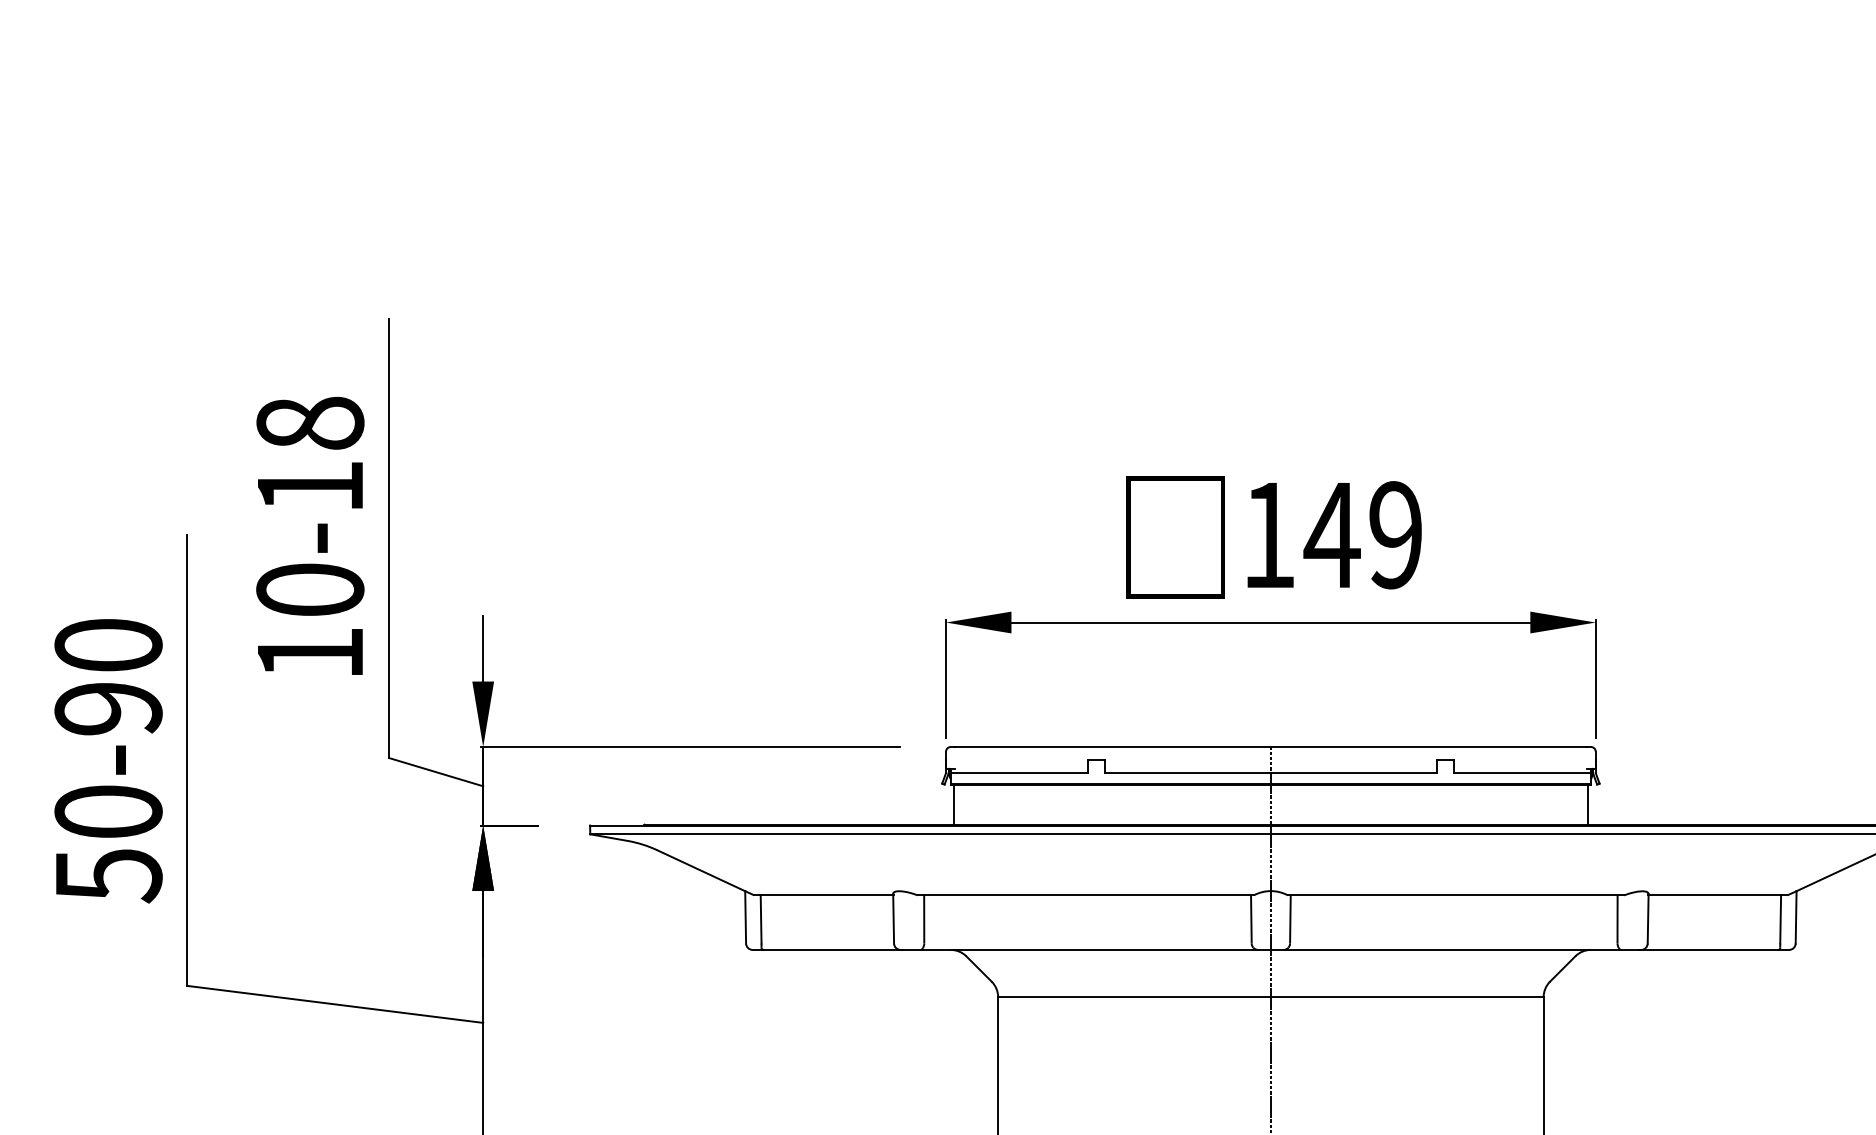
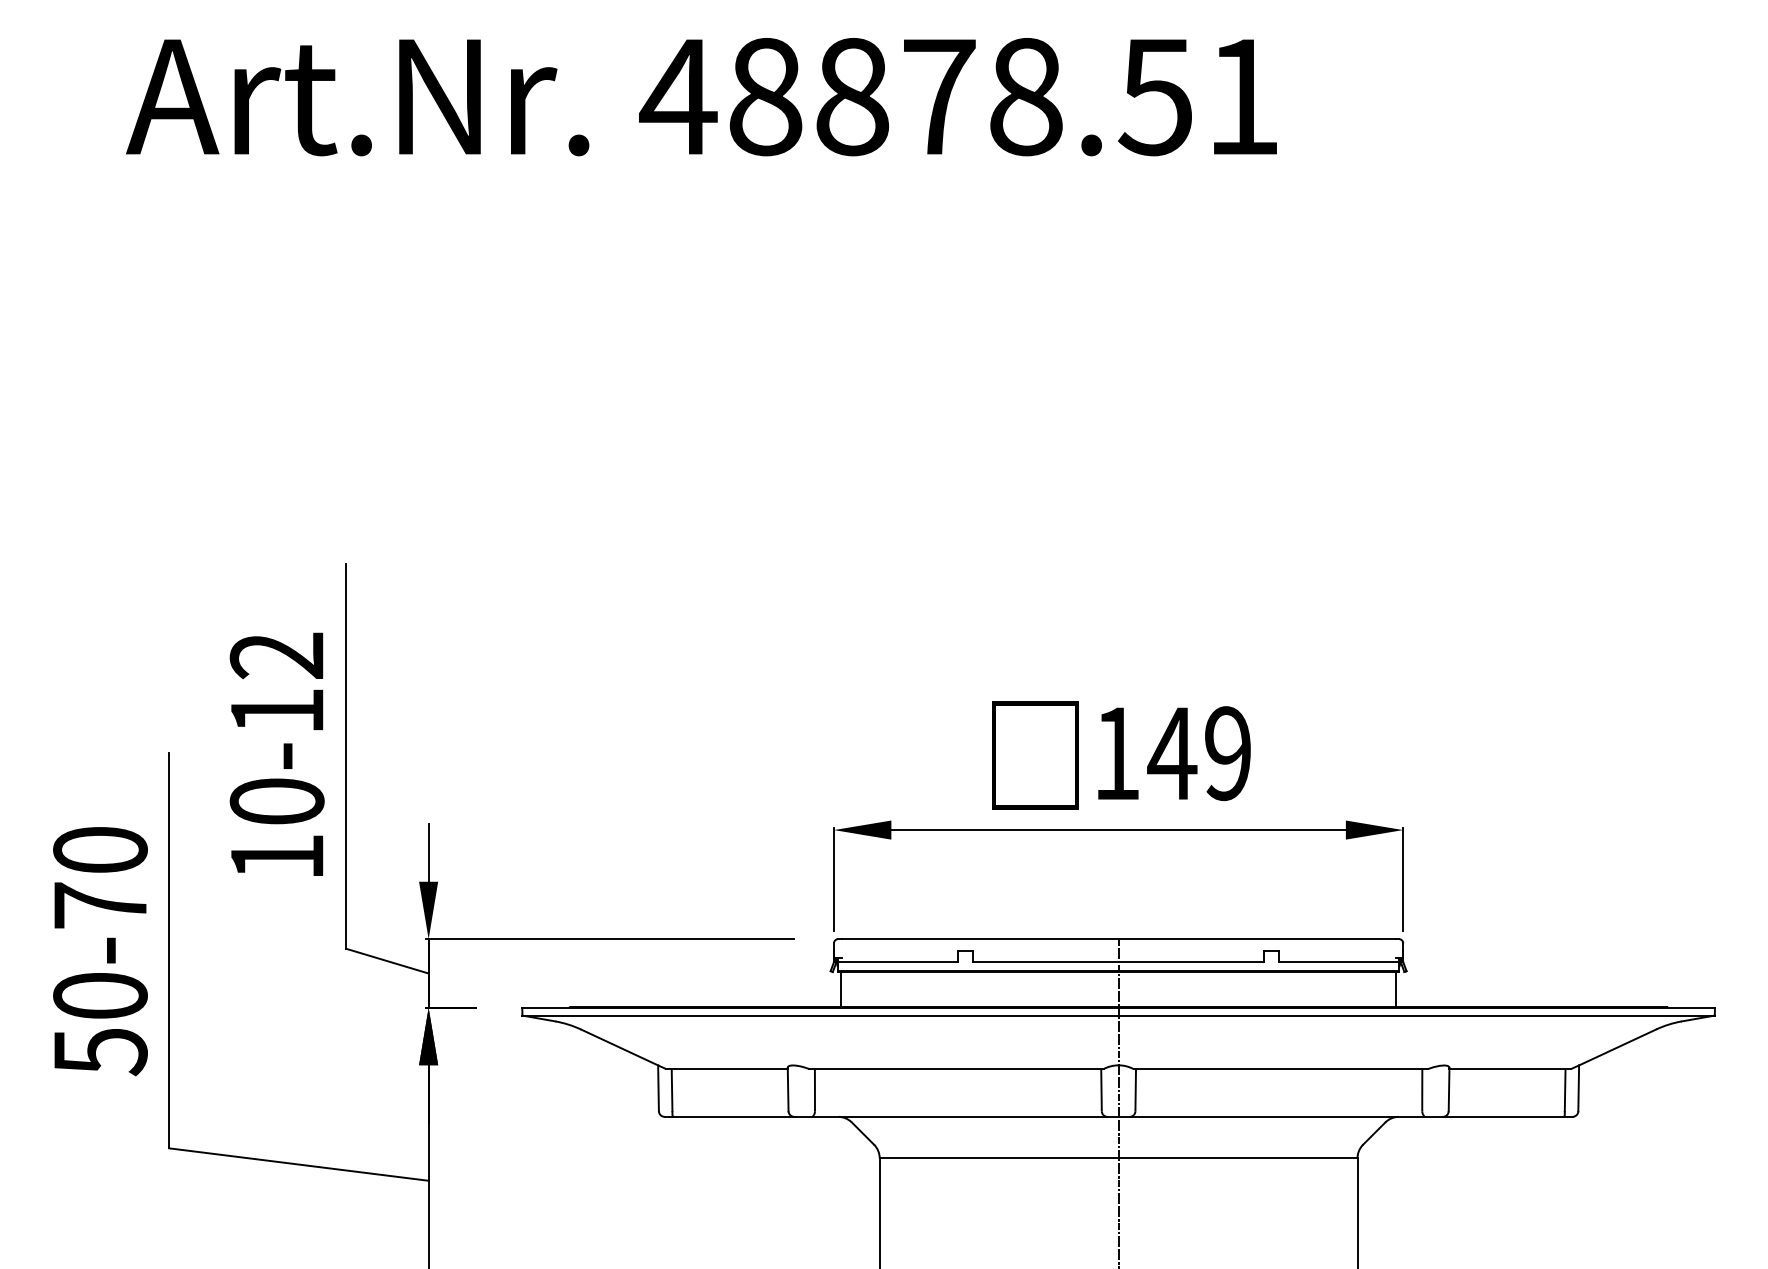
text: (309, 423) -> (276, 655), 10-18 -> 10-12
text: (108, 708) -> (100, 905), 50-90 -> 50-70

